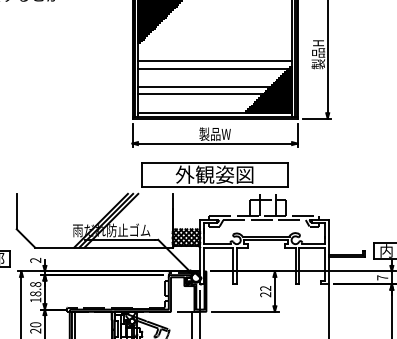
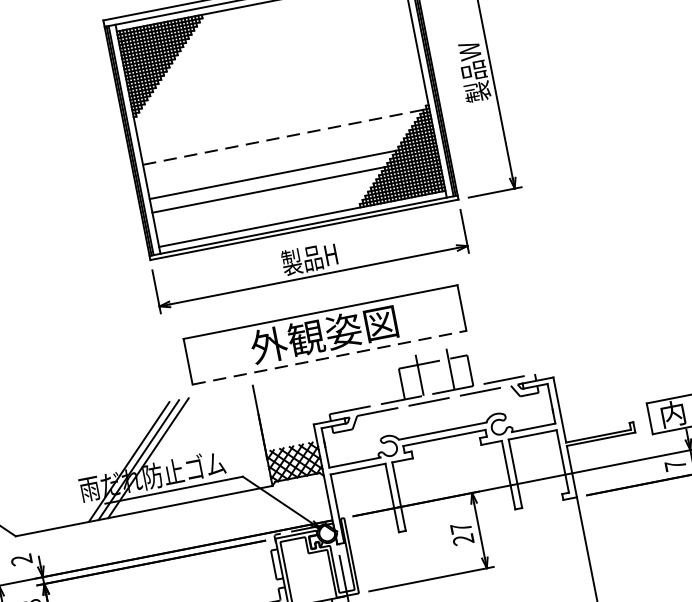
text: (318, 54) -> (474, 72), 製品H -> 製品W
line: (214, 61) -> (282, 123), removed
line: (212, 68) -> (281, 137), solid -> dashed
text: (214, 133) -> (308, 257), 製品W -> 製品H
line: (215, 187) -> (330, 358), solid -> dashed
text: (265, 288) -> (460, 528), 22 -> 27

